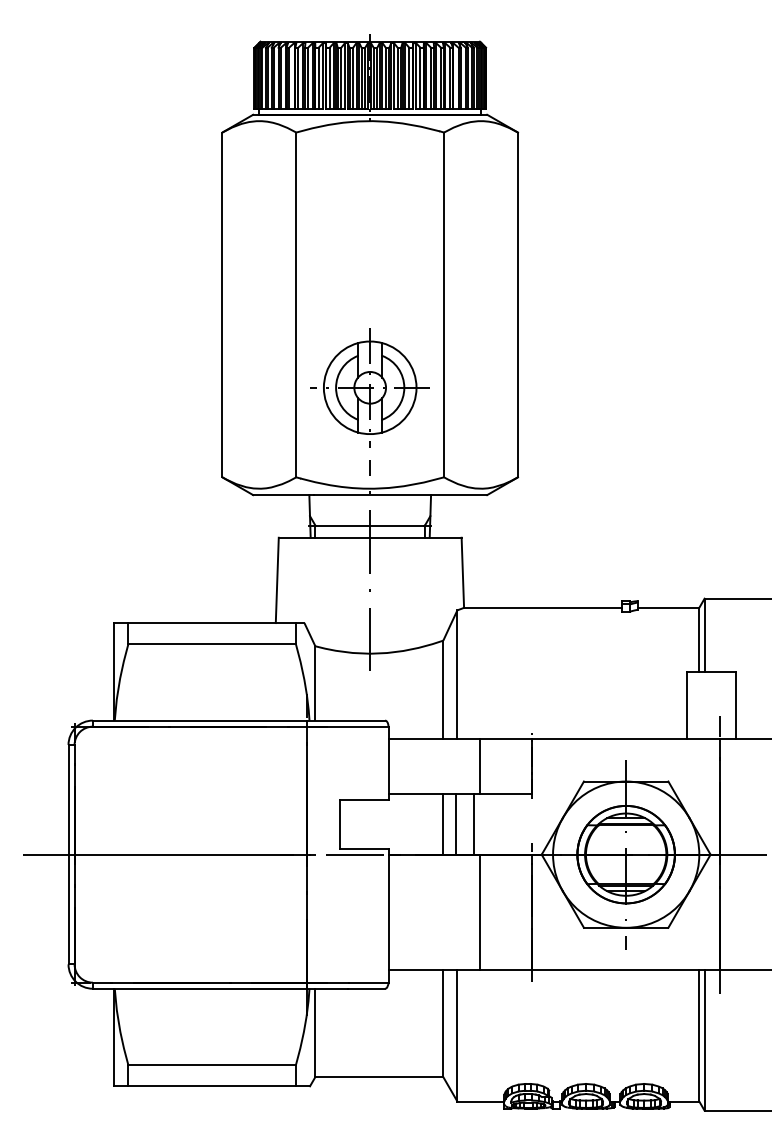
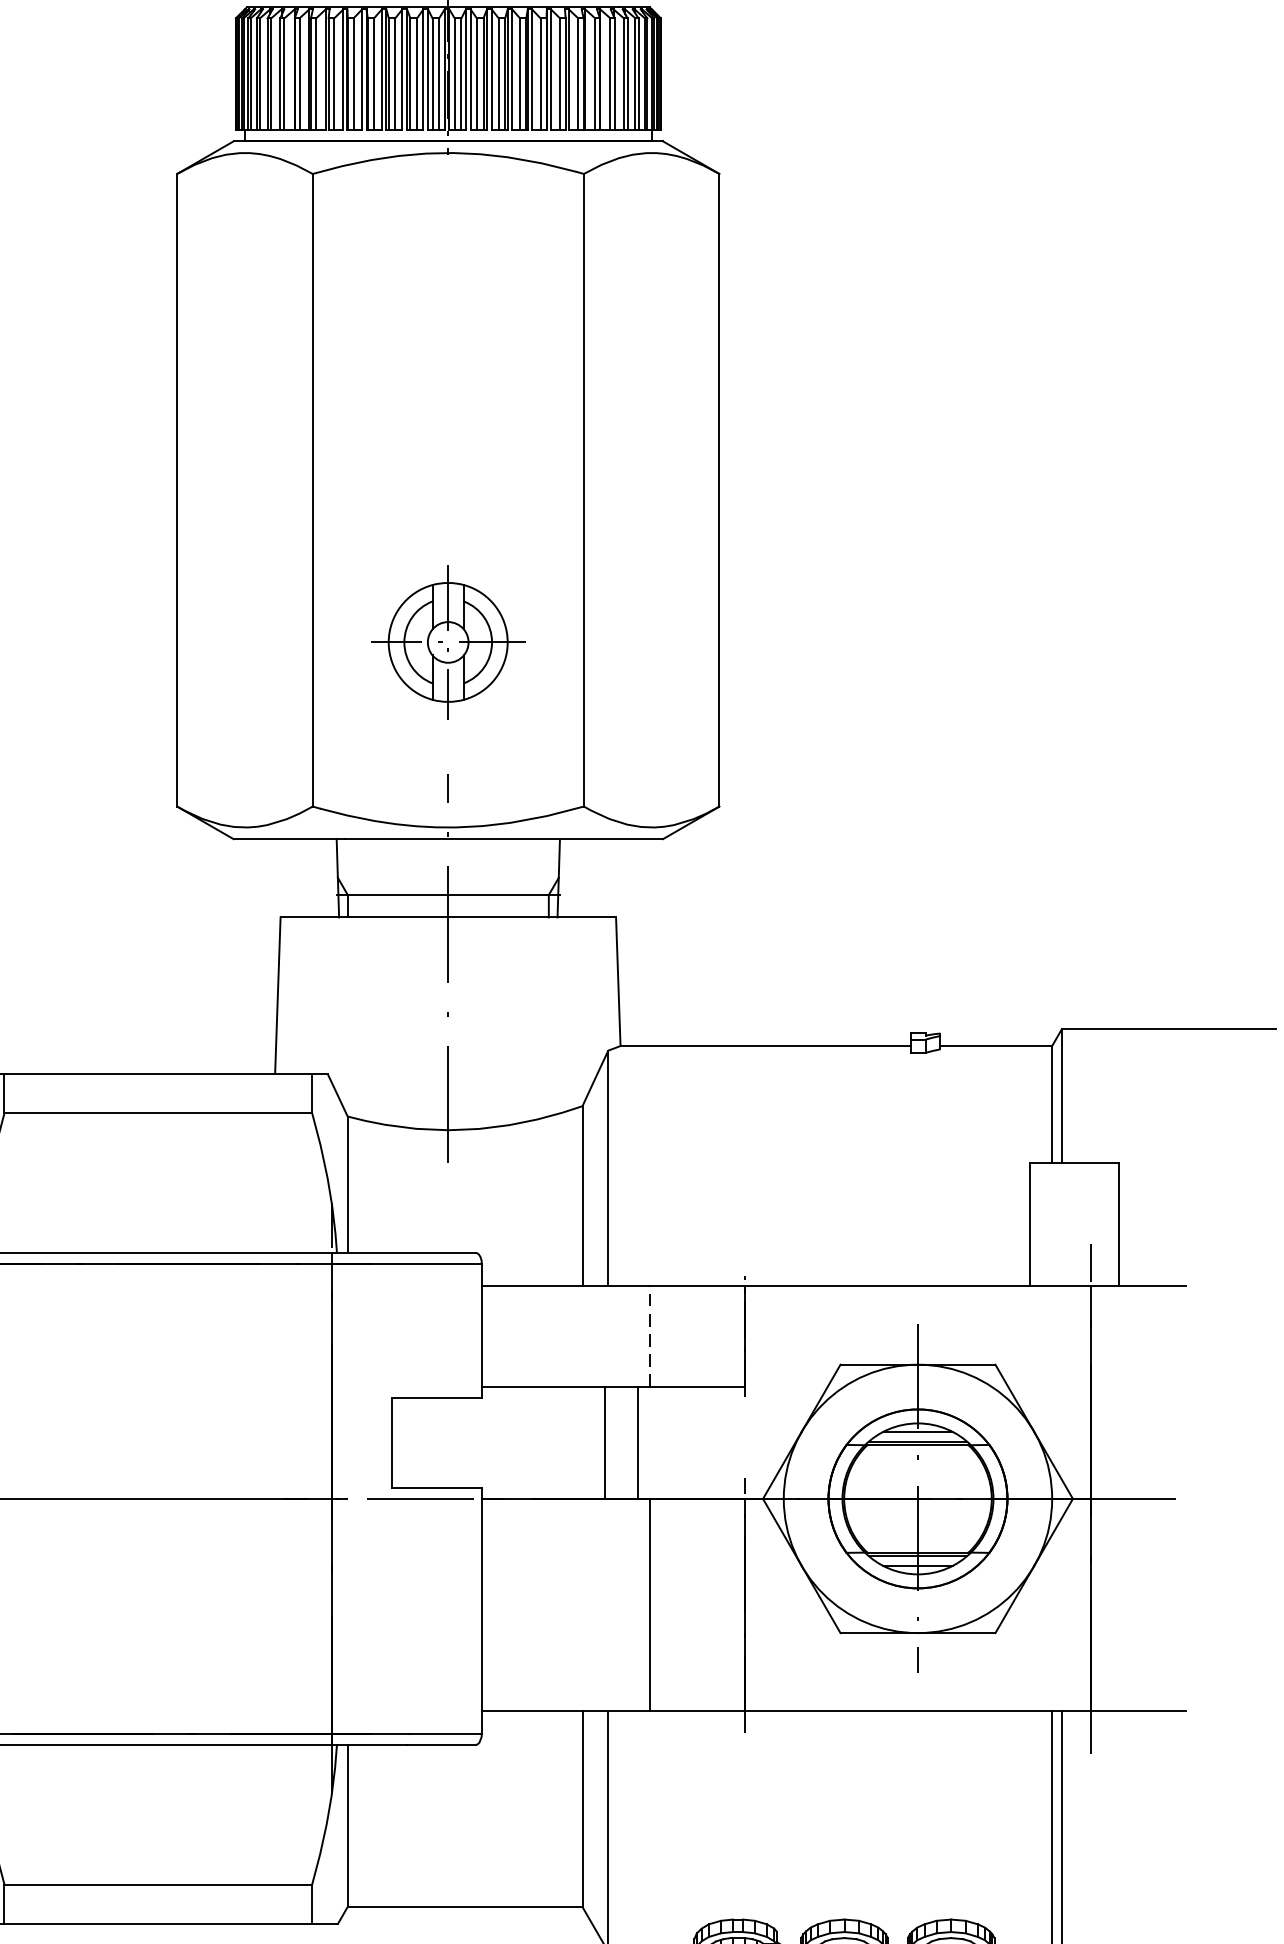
part: (369, 387) -> (447, 641), size x0.7
line: (480, 765) -> (650, 1335), solid -> dashed
line: (443, 823) -> (582, 1441), removed

